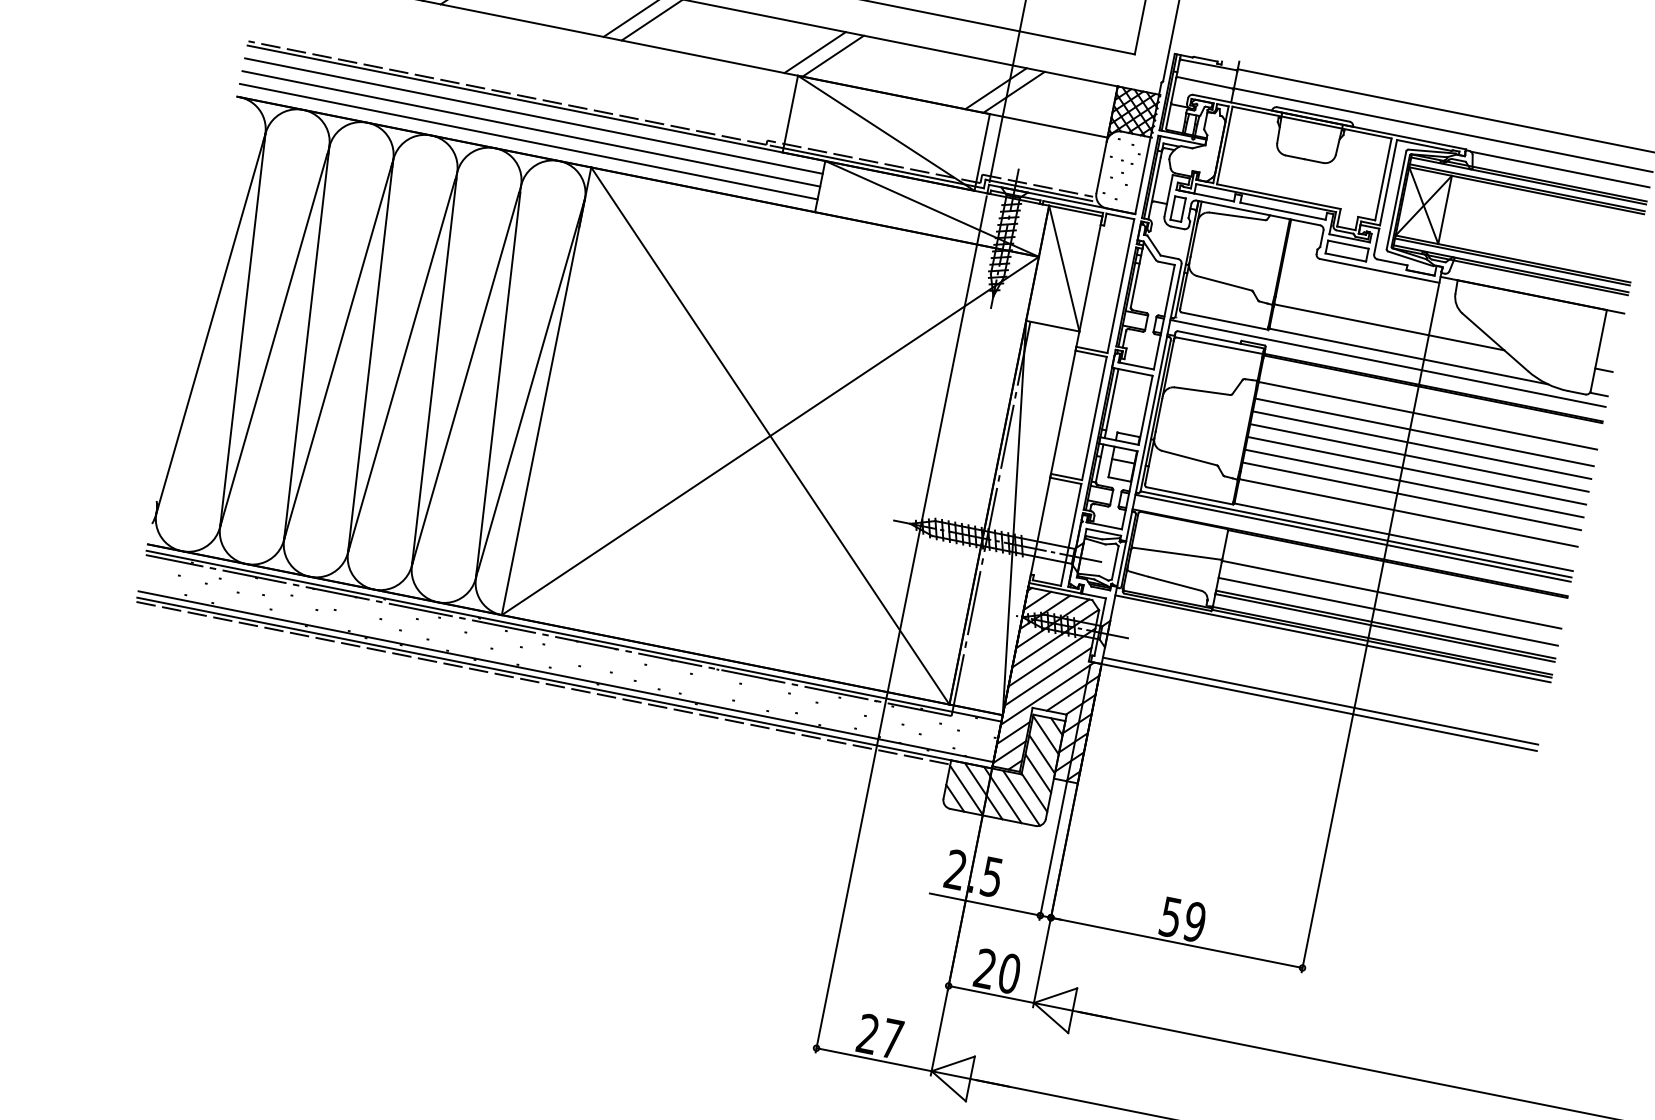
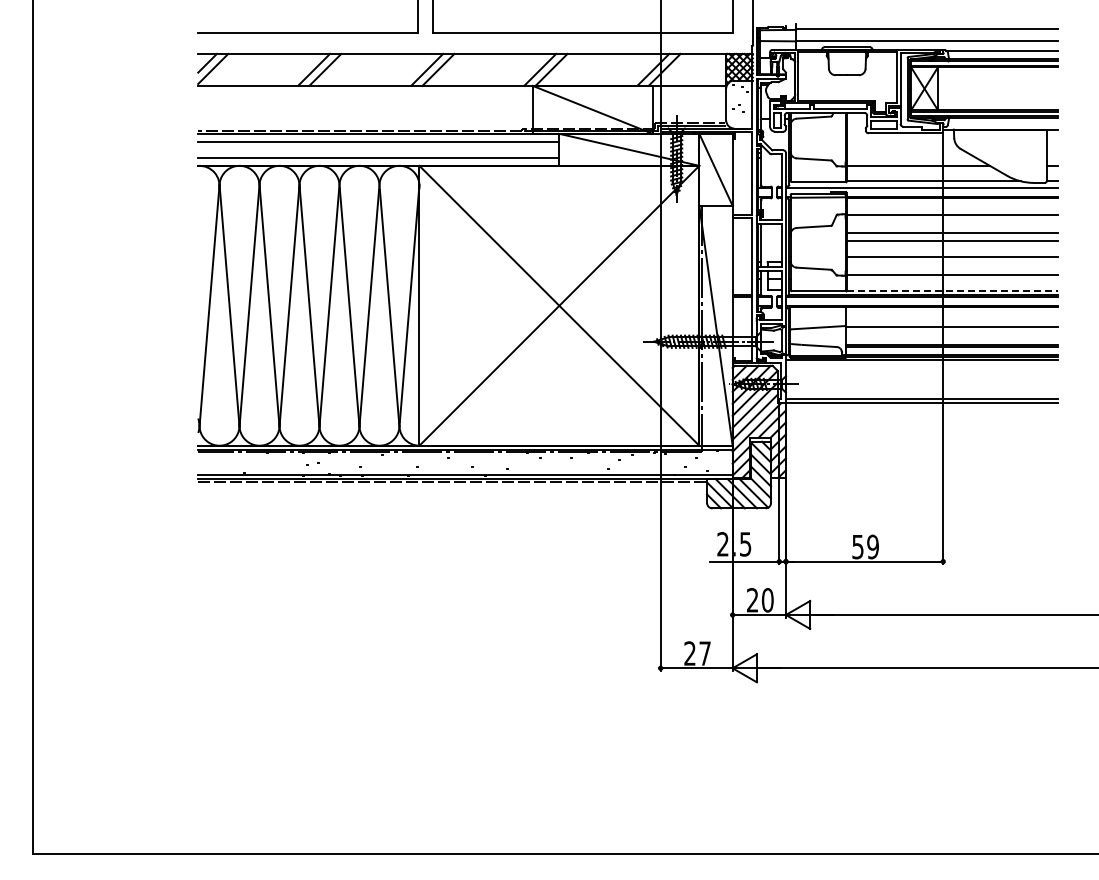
line: (530, 128) -> (378, 149), removed
line: (1424, 433) -> (952, 225), removed
line: (1417, 471) -> (952, 249), removed
line: (1412, 497) -> (952, 265), removed
line: (1404, 537) -> (952, 290), solid -> dashed
line: (1387, 612) -> (951, 337), removed

